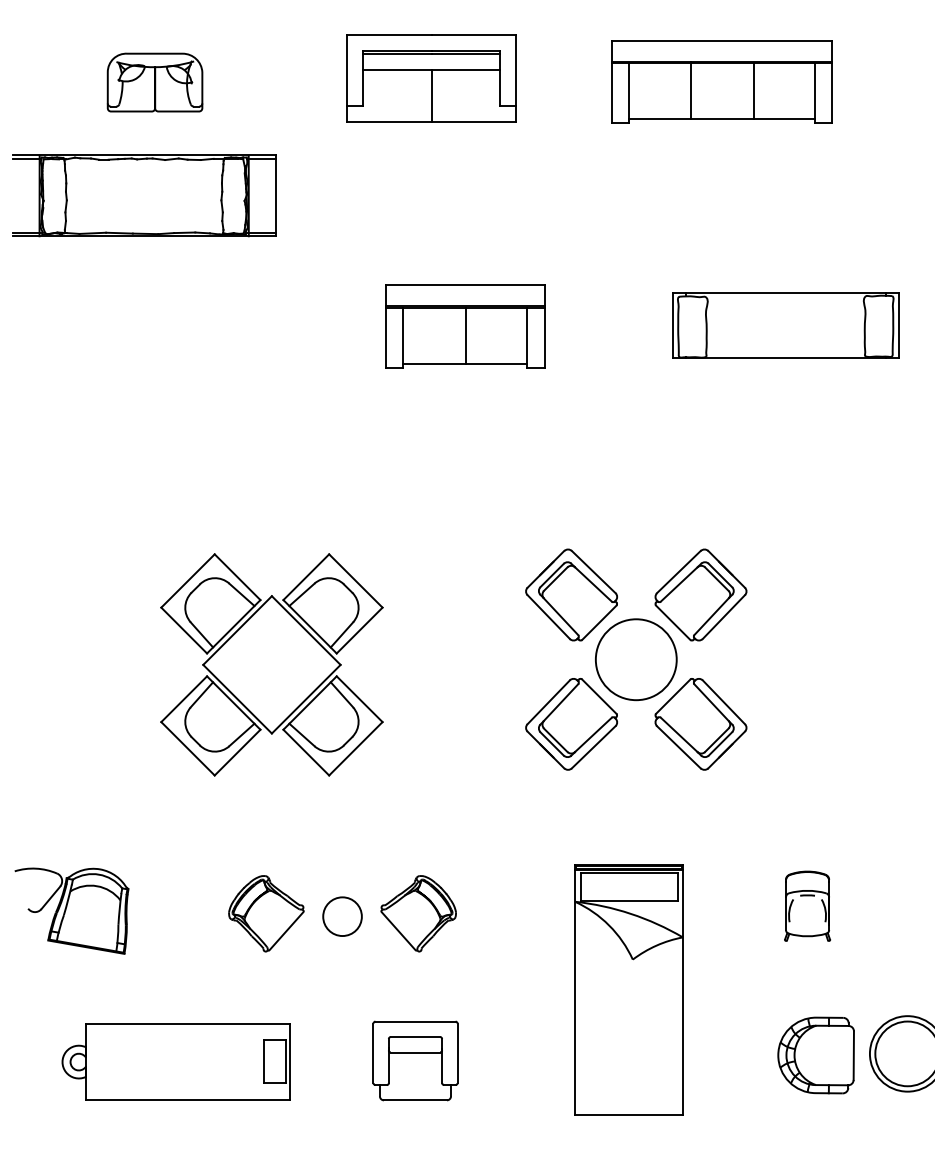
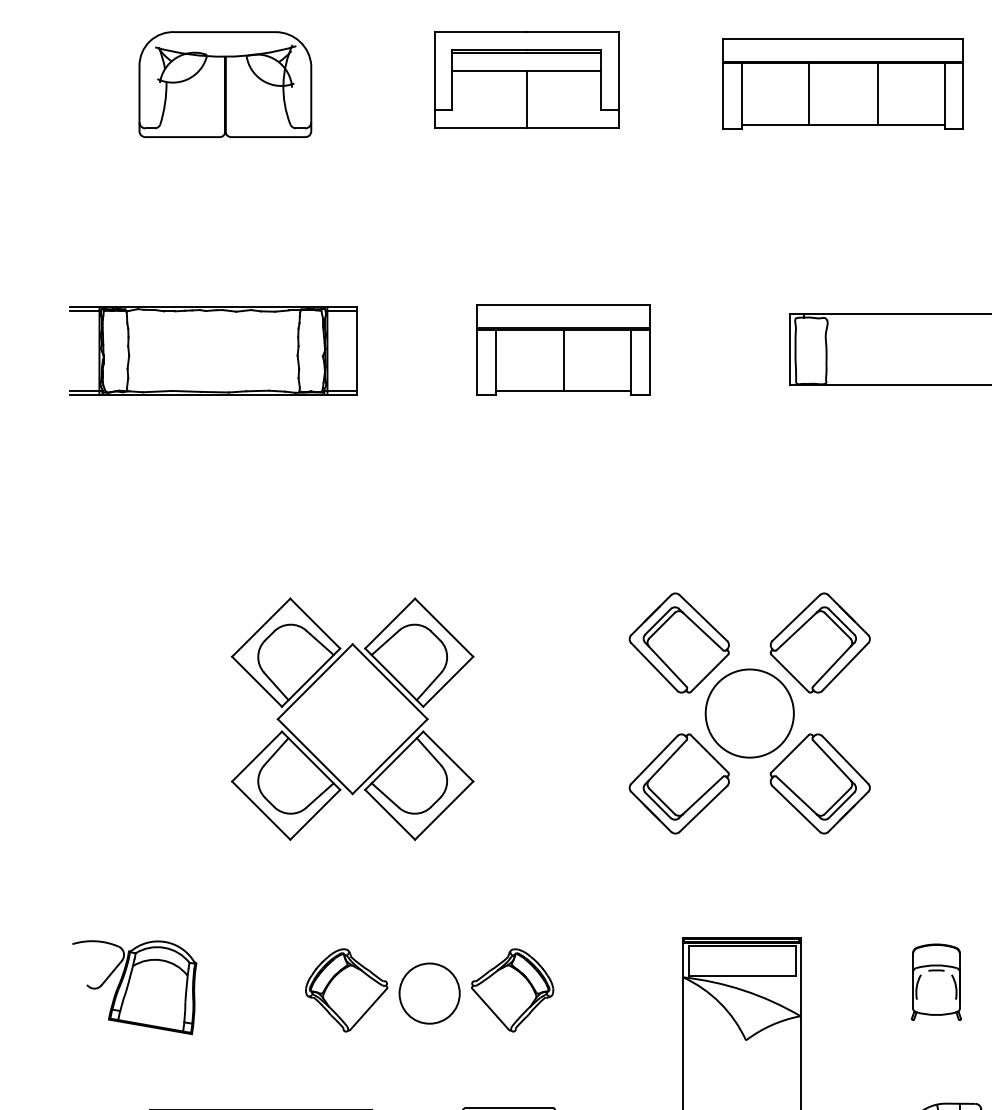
part: (154, 82) -> (224, 84), size x1.67
part: (144, 195) -> (213, 350), moved
circle: (342, 916) -> (429, 993), size x1.43

